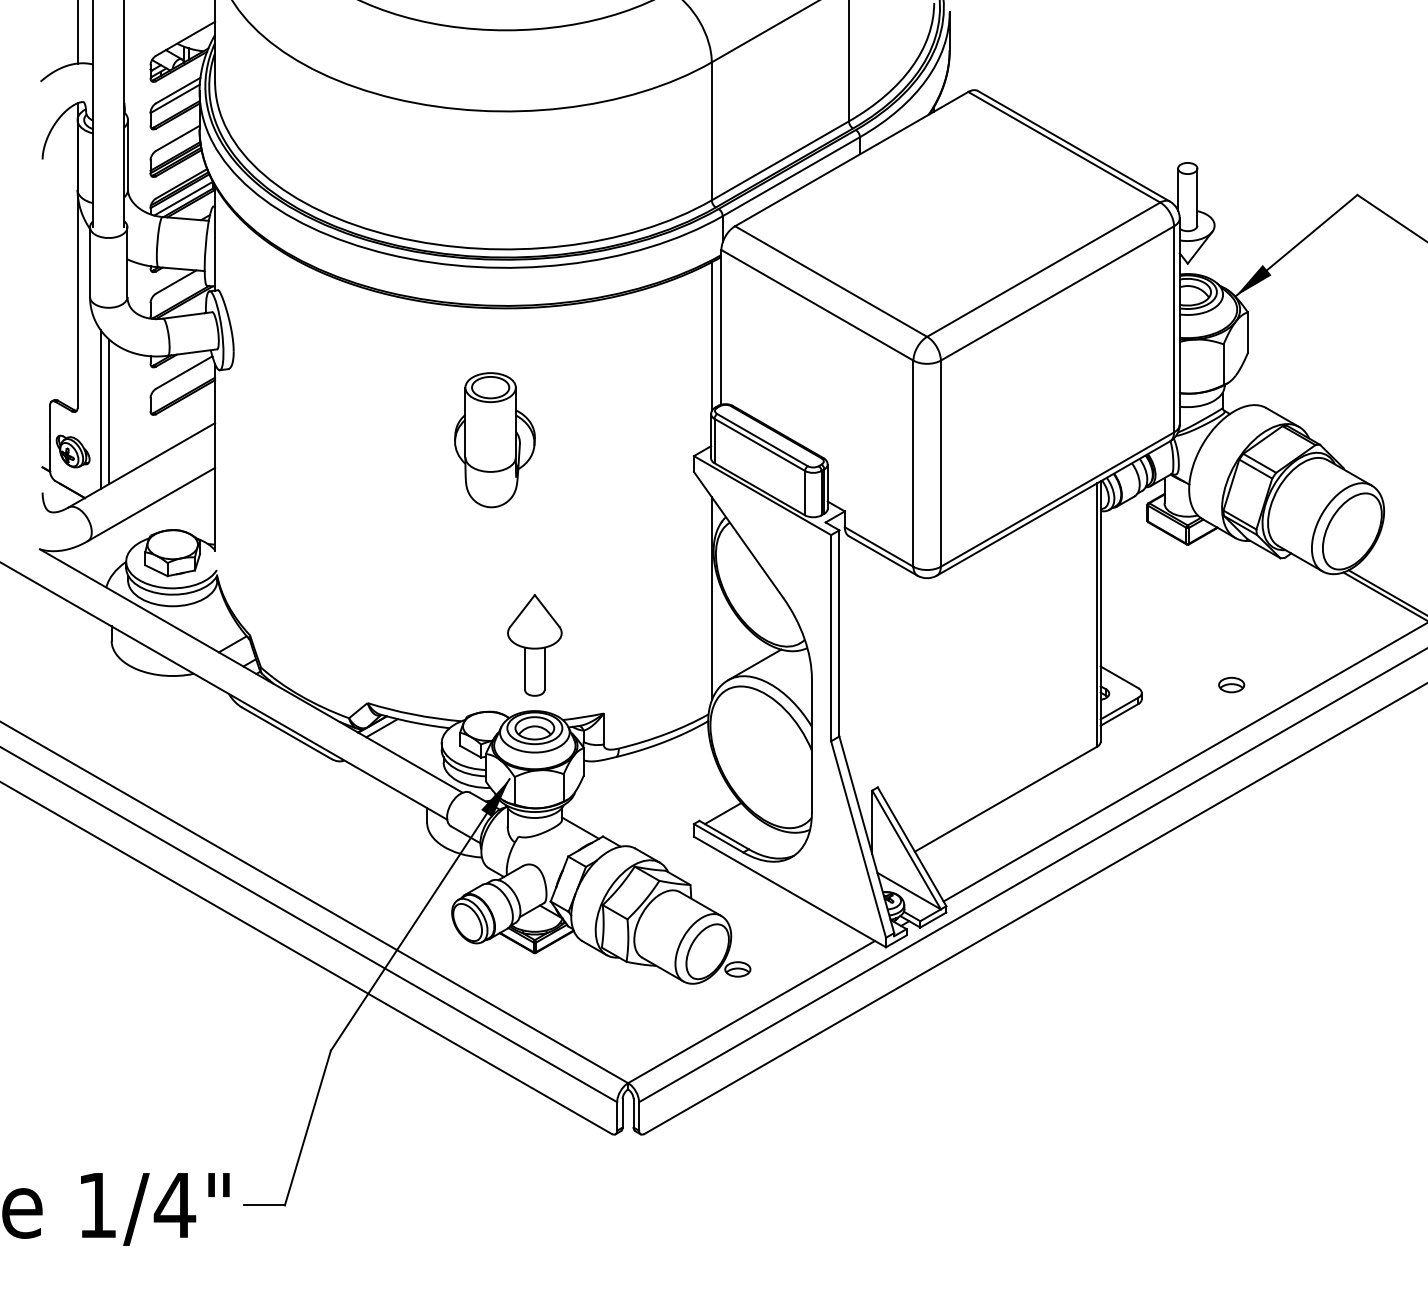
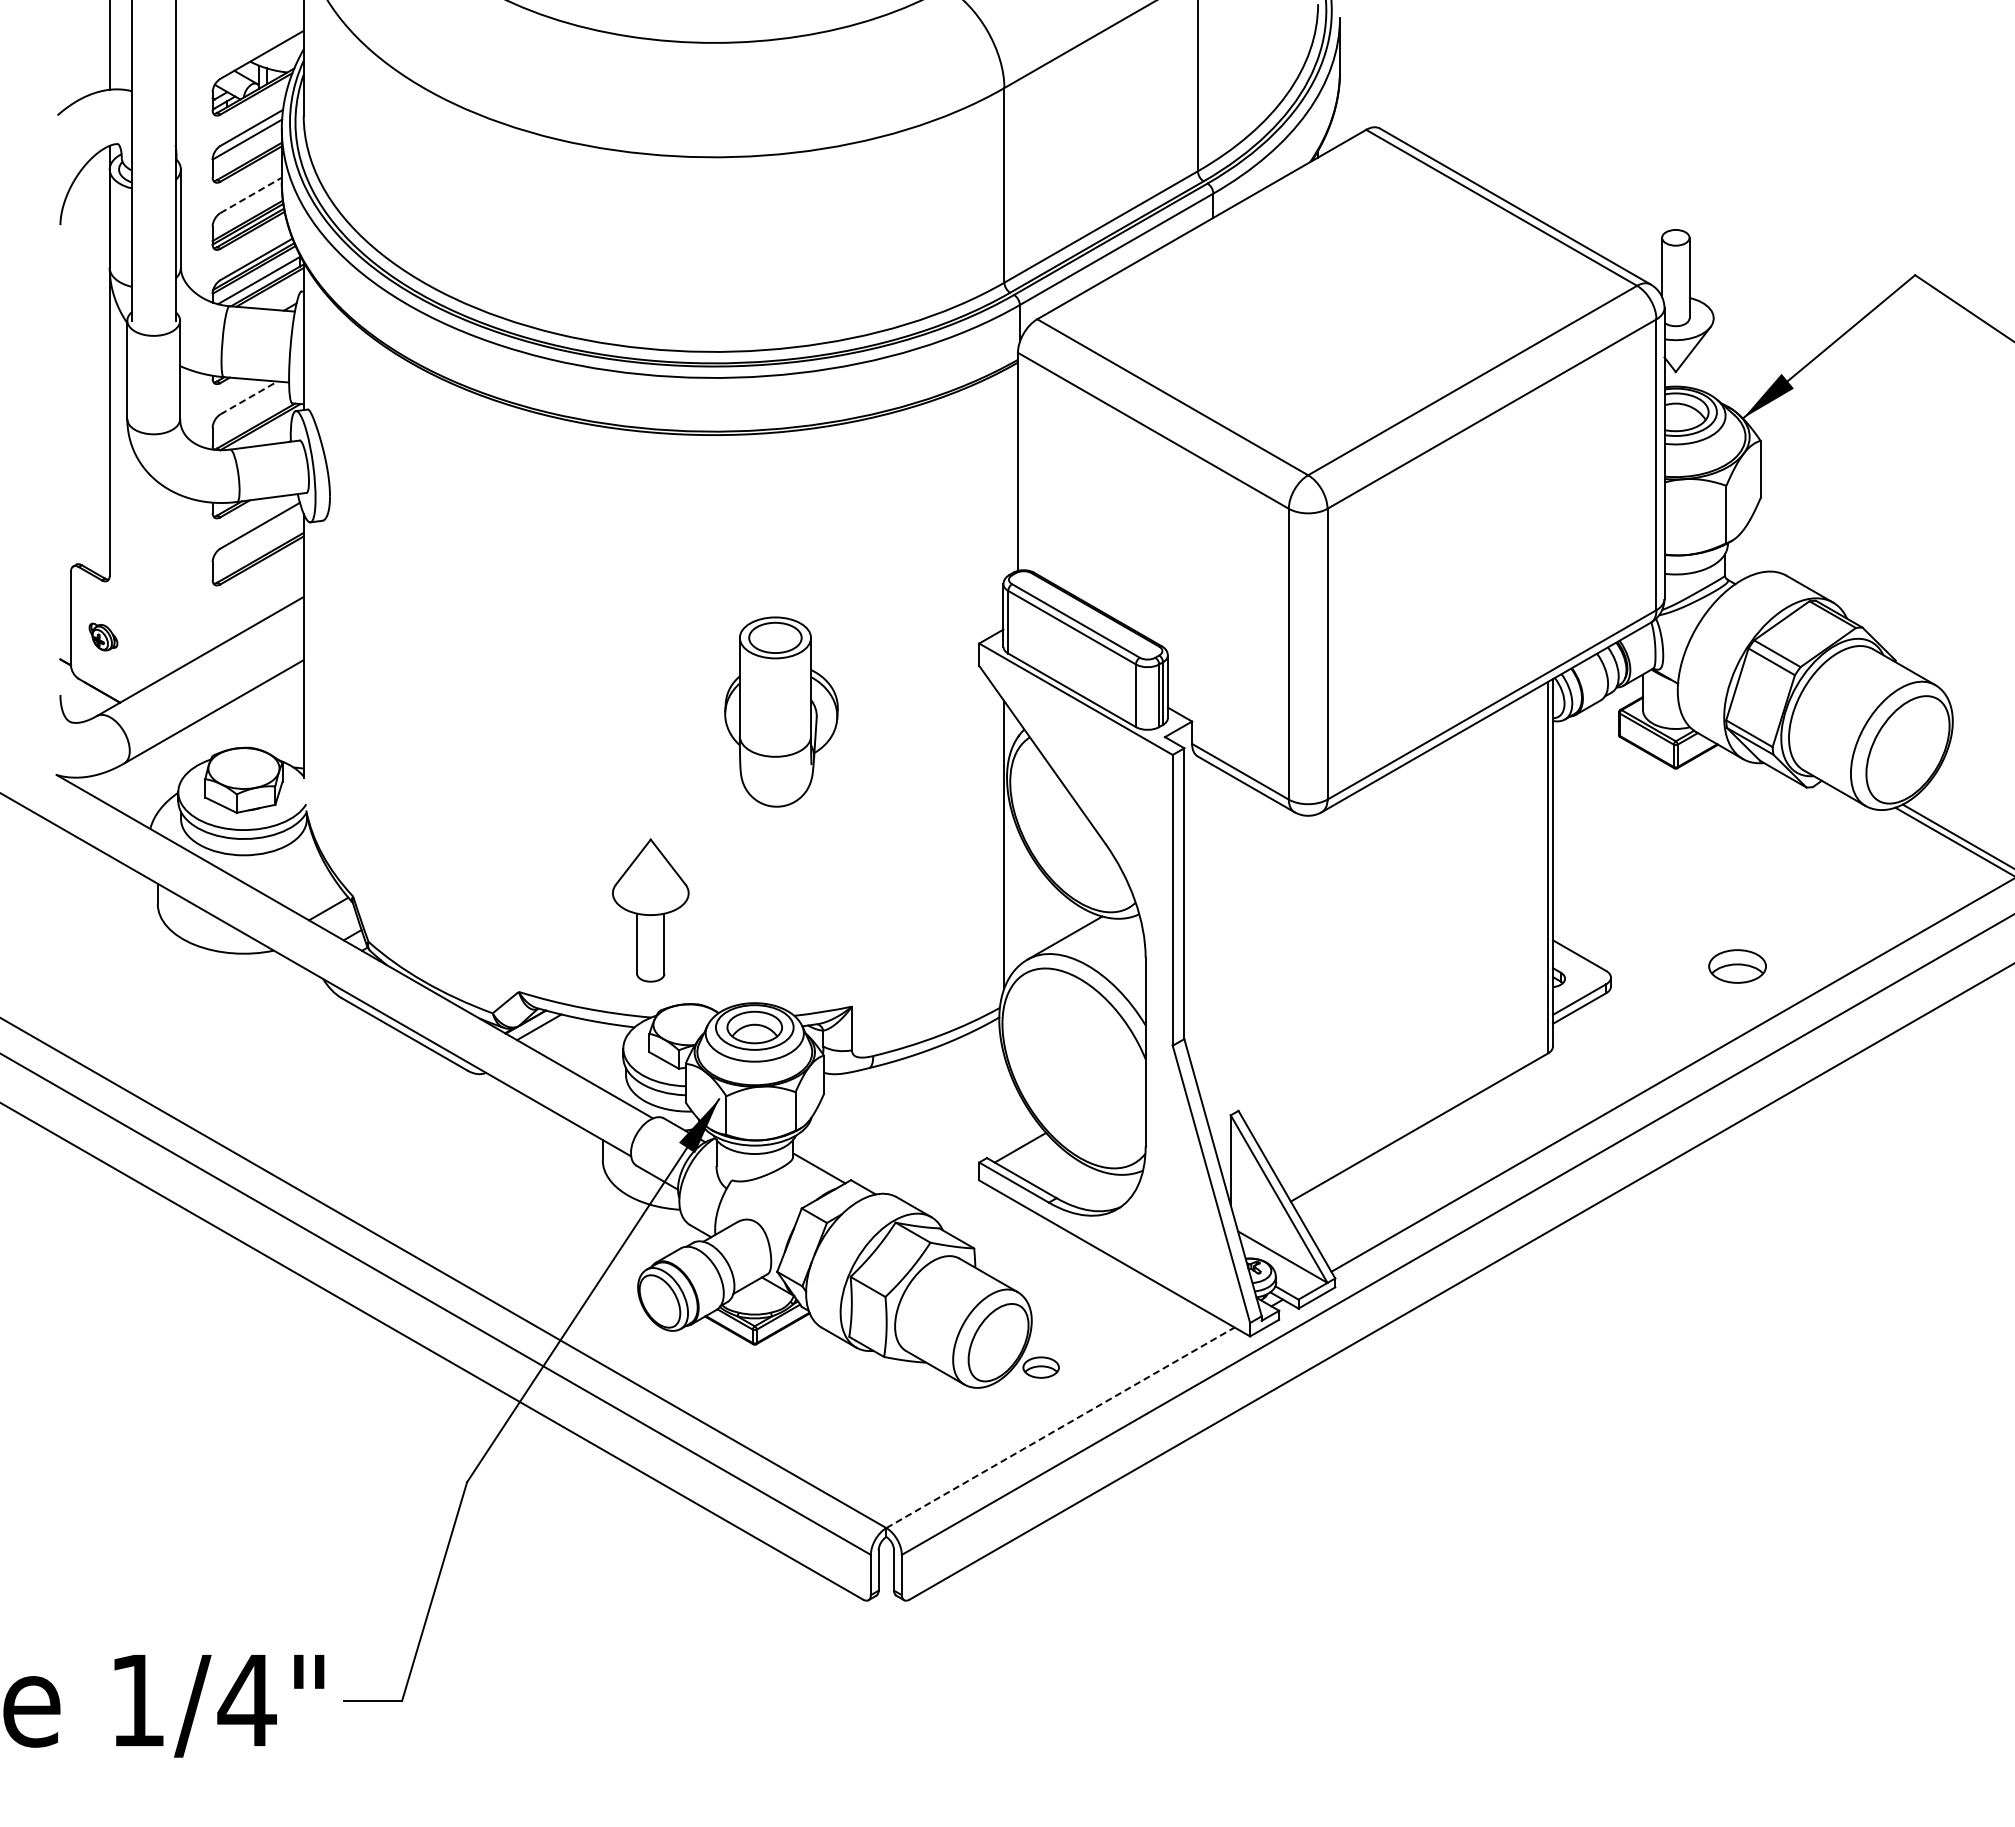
line: (178, 138) -> (251, 195), solid -> dashed
line: (175, 282) -> (248, 398), solid -> dashed
line: (711, 337) -> (1004, 475), removed
line: (100, 409) -> (142, 577), removed
line: (109, 411) -> (154, 580), removed
part: (494, 439) -> (781, 711), moved
part: (73, 451) -> (103, 636), size x0.6
part: (534, 645) -> (650, 910), moved
part: (1231, 685) -> (1737, 966), size x1.6
line: (751, 1011) -> (1060, 1427), solid -> dashed

